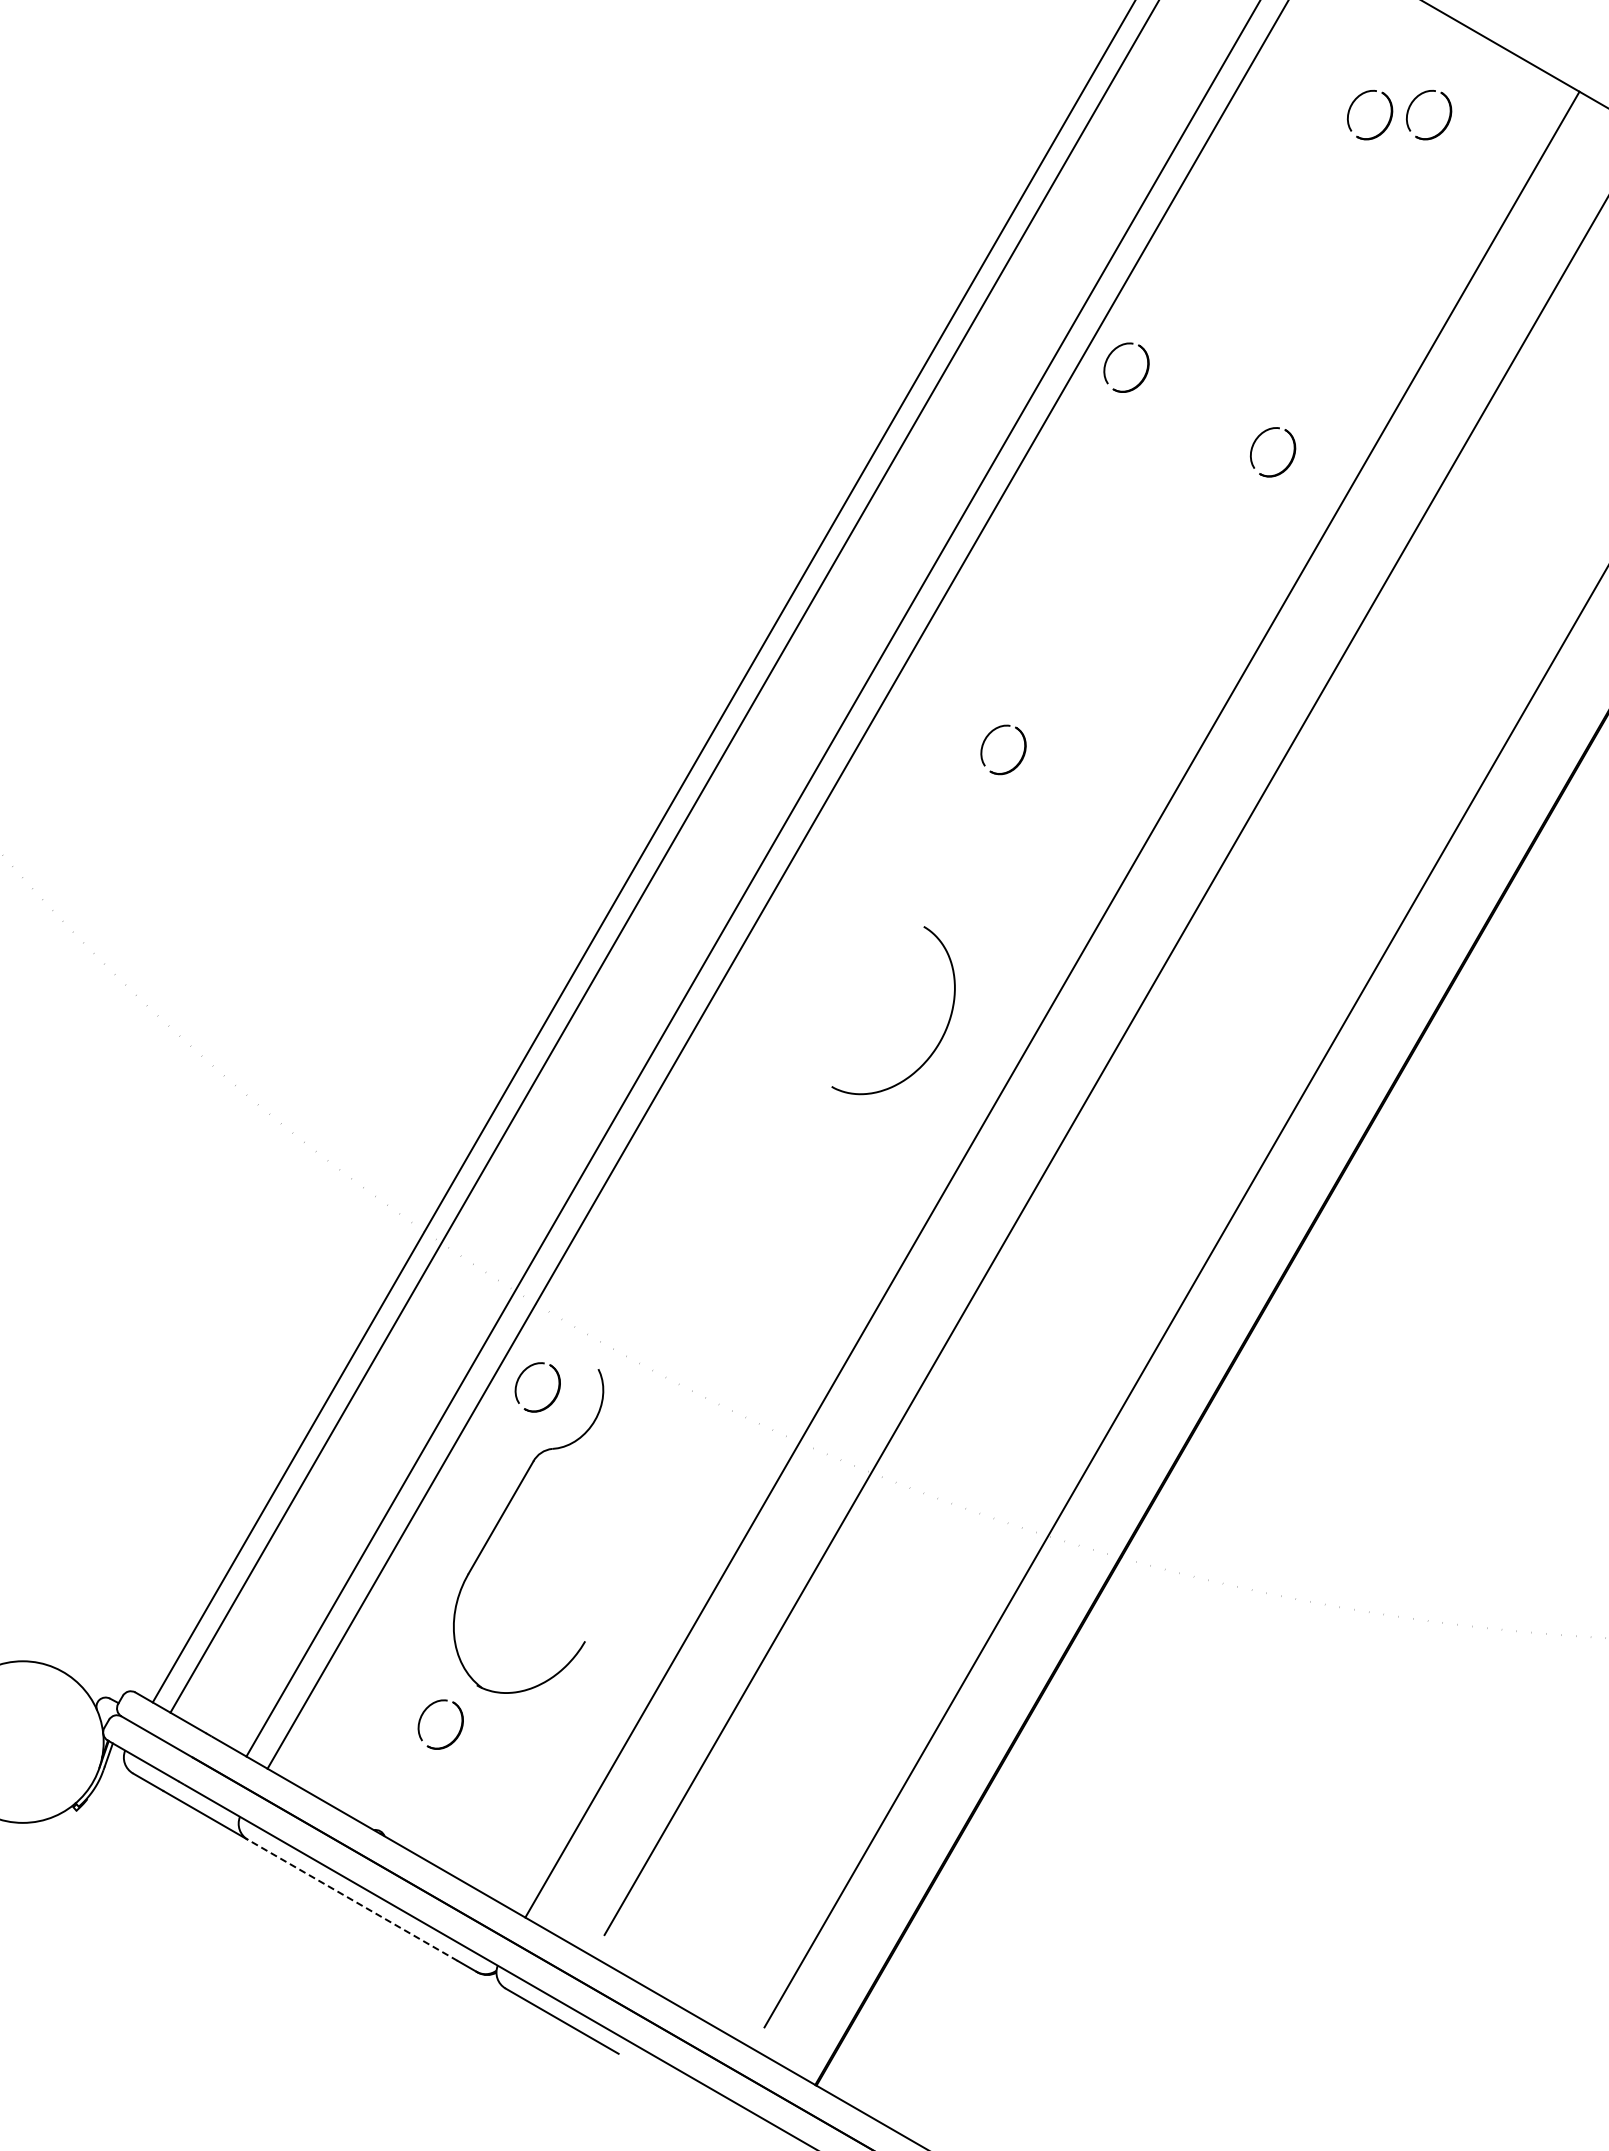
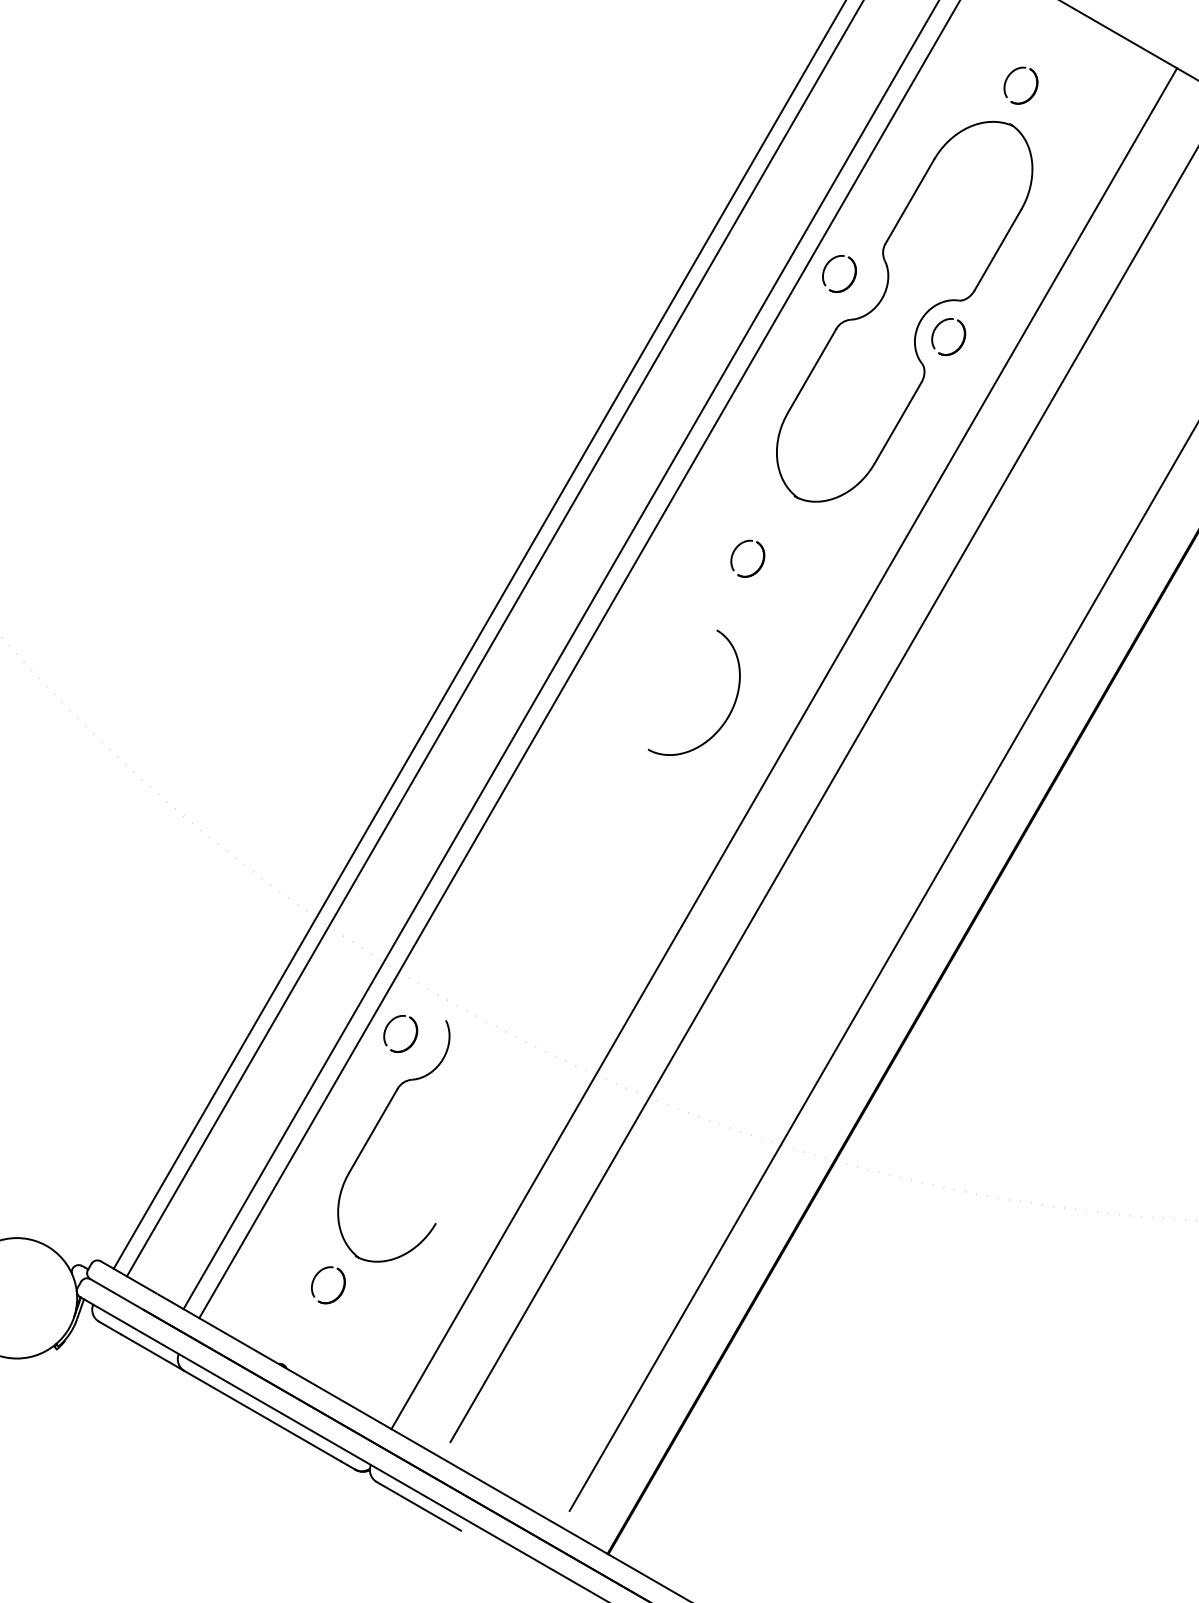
part: (1444, 126) -> (1076, 94), removed
part: (1213, 418) -> (904, 311), added
curve: (943, 1032) -> (731, 709), moved
line: (352, 1900) -> (262, 1416), dashed -> solid

